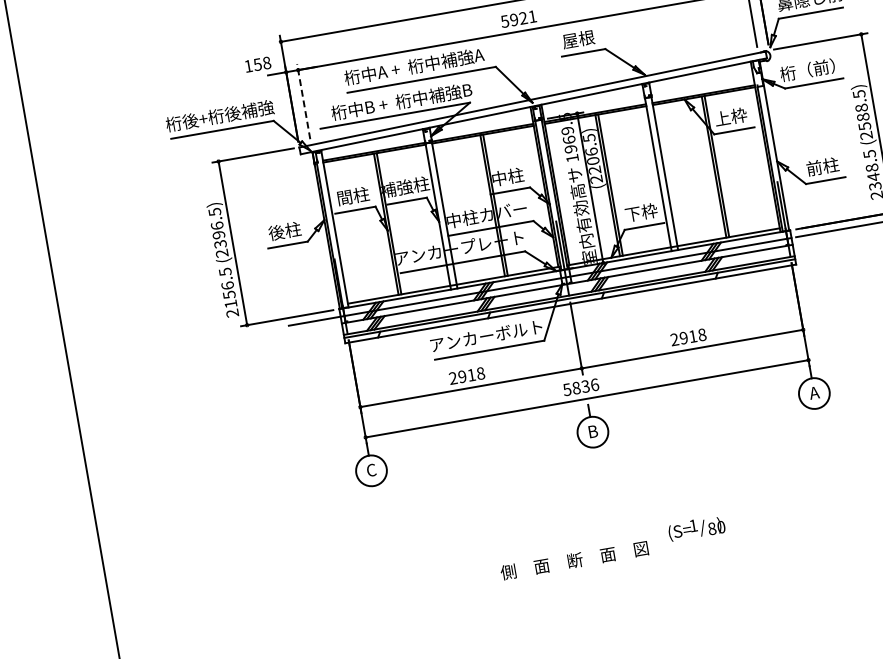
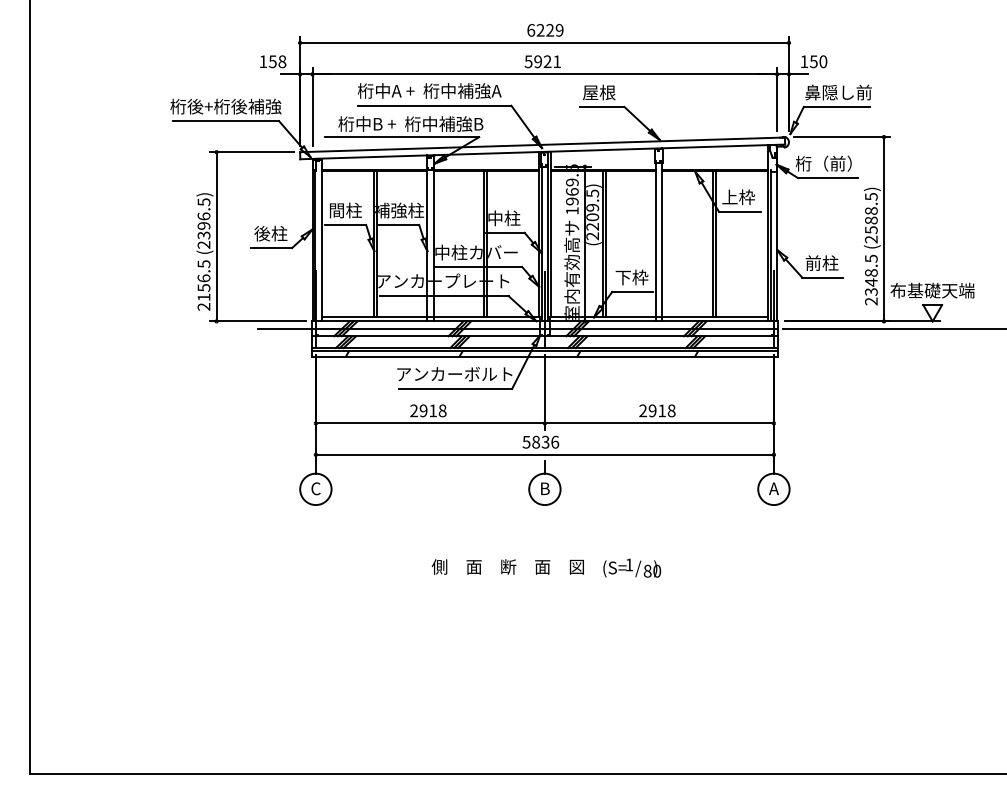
line: (303, 101) -> (312, 106), dashed -> solid
text: (591, 151) -> (592, 207), (2206.5) -> (2209.5)
text: (696, 527) -> (632, 567), moved
text: (574, 560) -> (507, 566), moved

